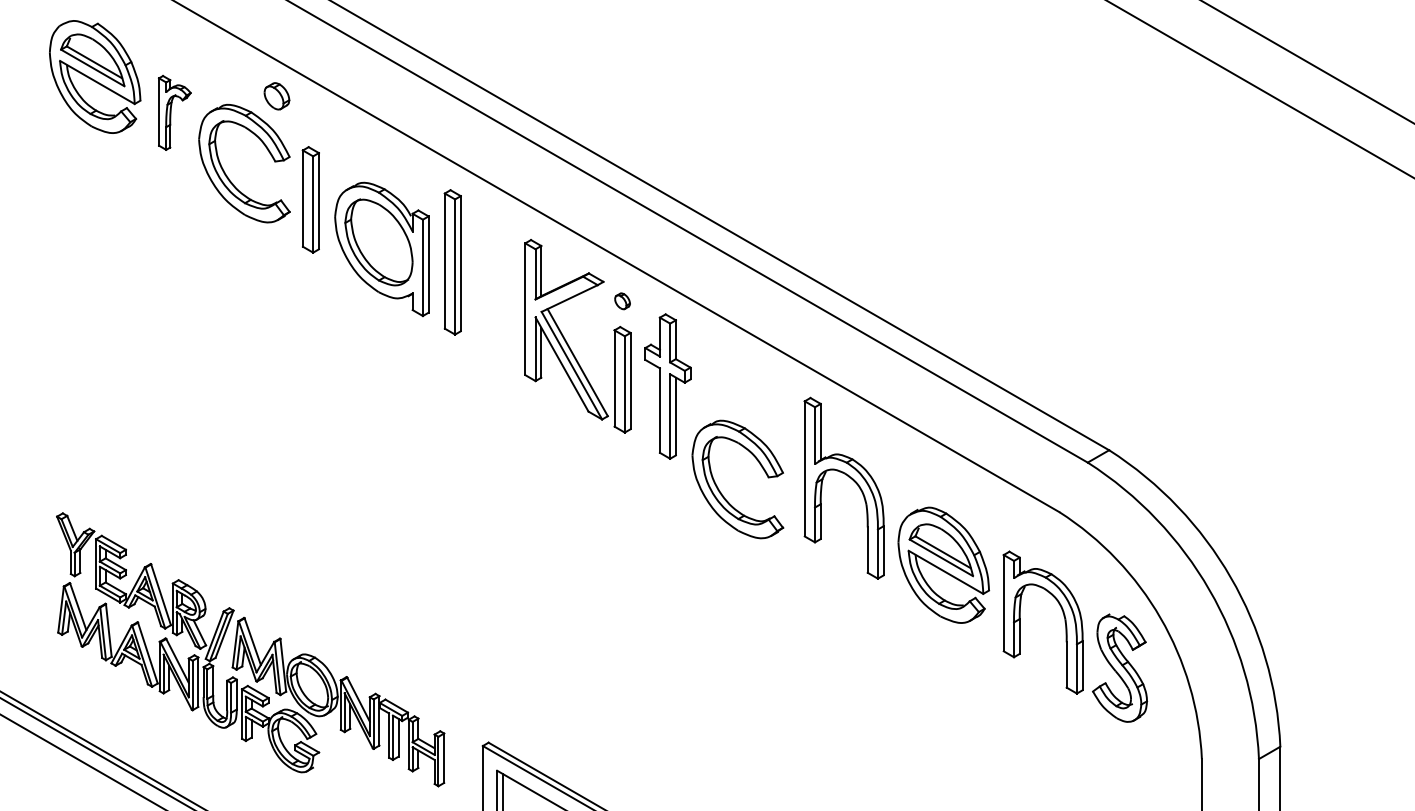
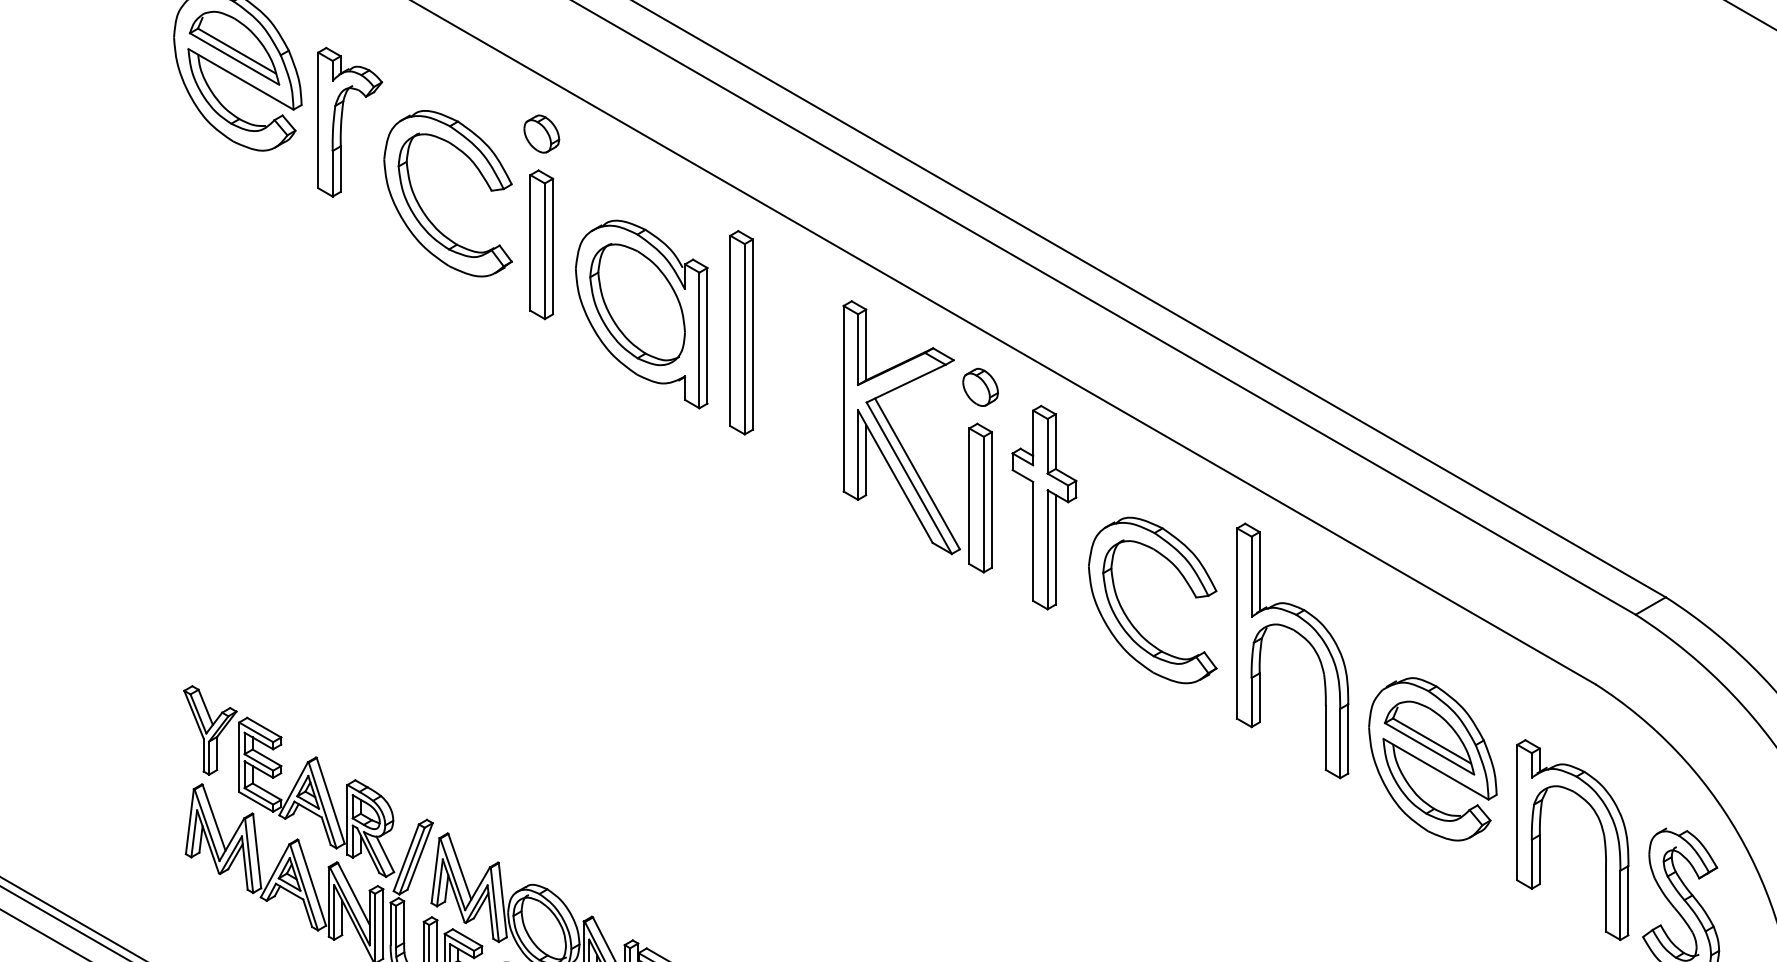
part: (276, 96) -> (541, 134), moved
part: (174, 112) -> (349, 121), size x1.43
part: (622, 301) -> (980, 387), size x1.67
part: (719, 489) -> (1126, 614), moved

